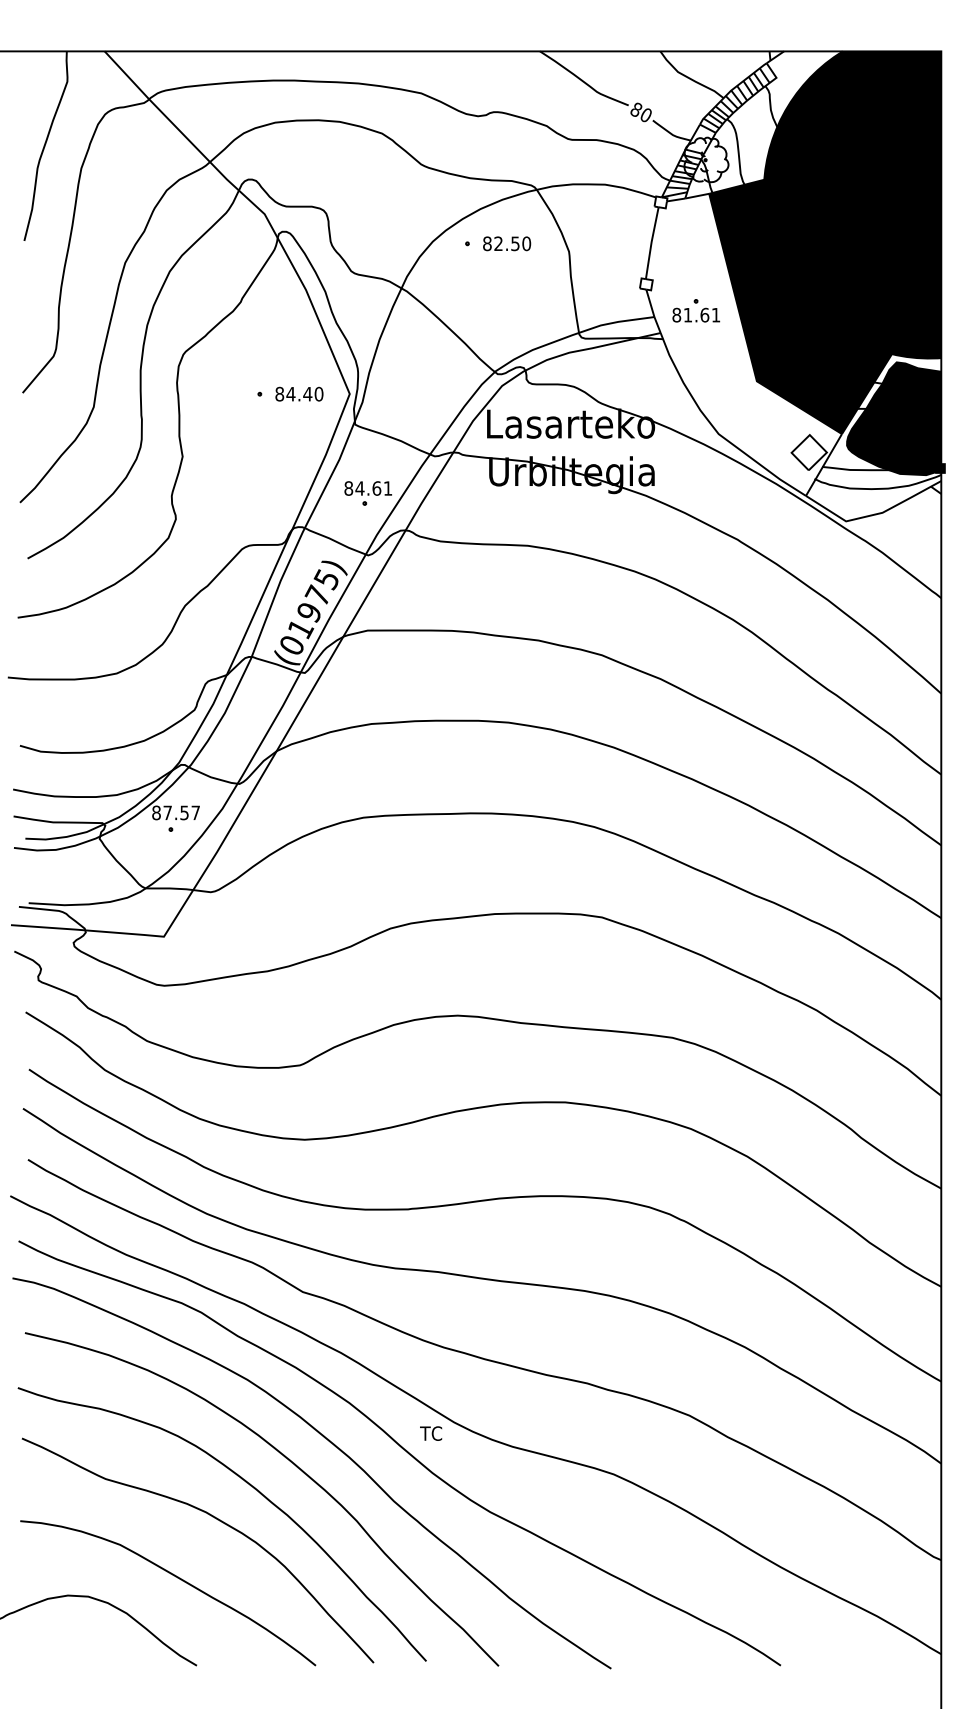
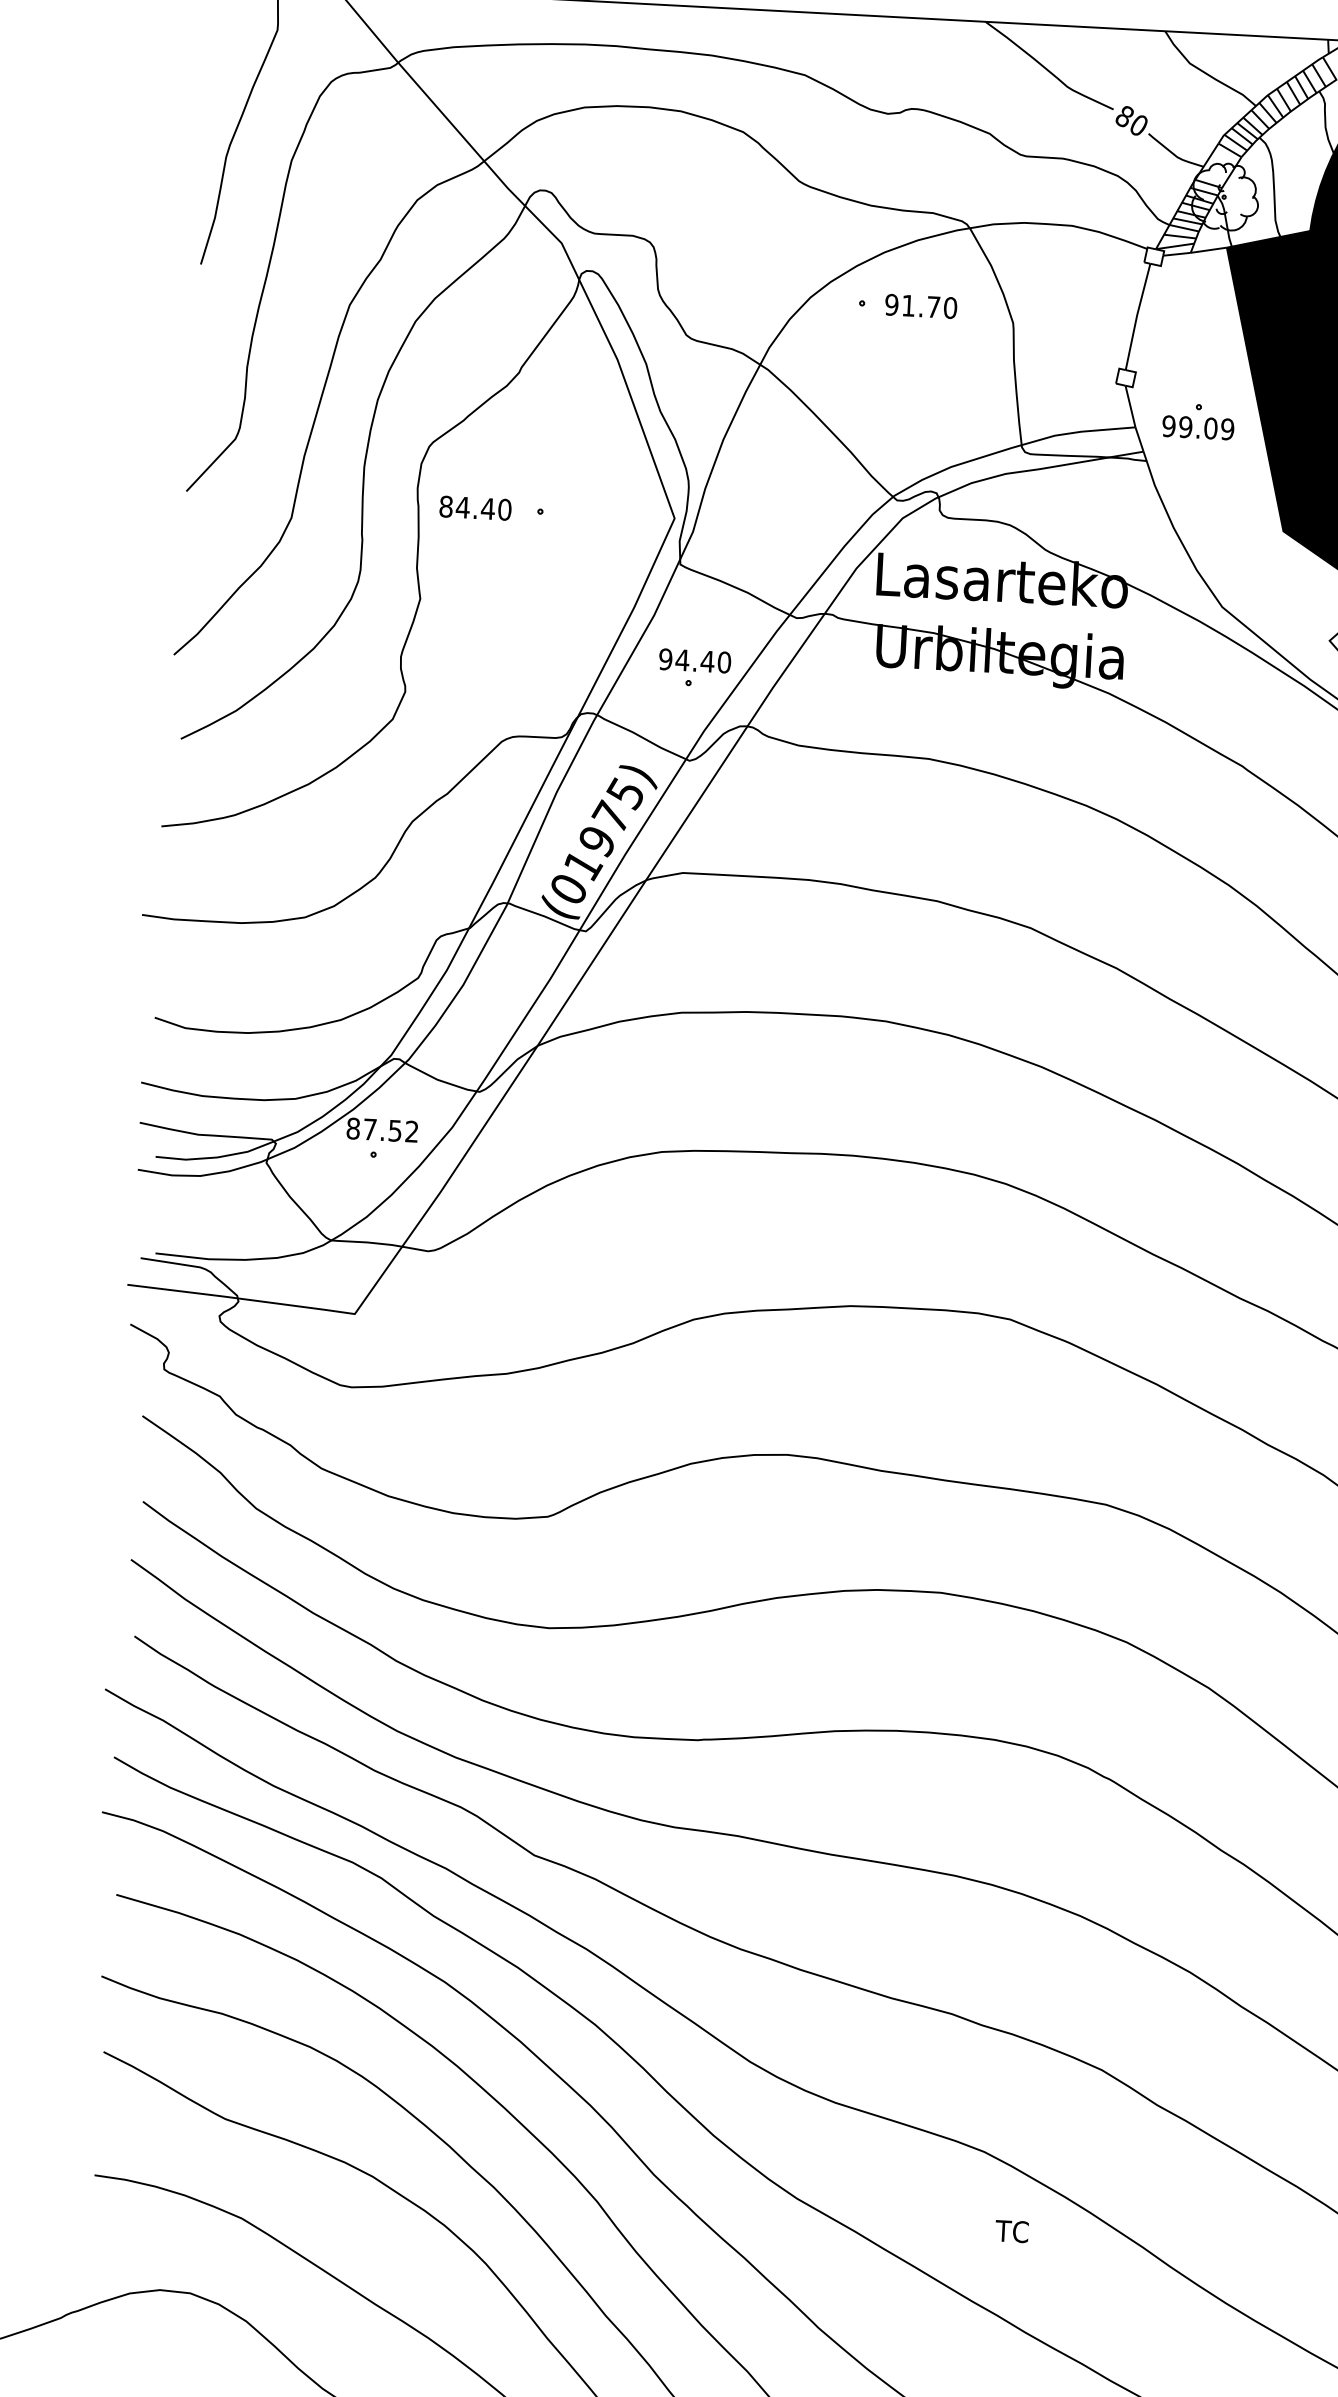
text: (501, 243) -> (912, 305), 82.50 -> 91.70
text: (696, 314) -> (1198, 426), 81.61 -> 99.09
text: (299, 393) -> (475, 507), moved
text: (368, 488) -> (695, 660), 84.61 -> 94.40
text: (195, 812) -> (411, 1131), 87.57 -> 87.52
text: (431, 1433) -> (1012, 2231), moved

